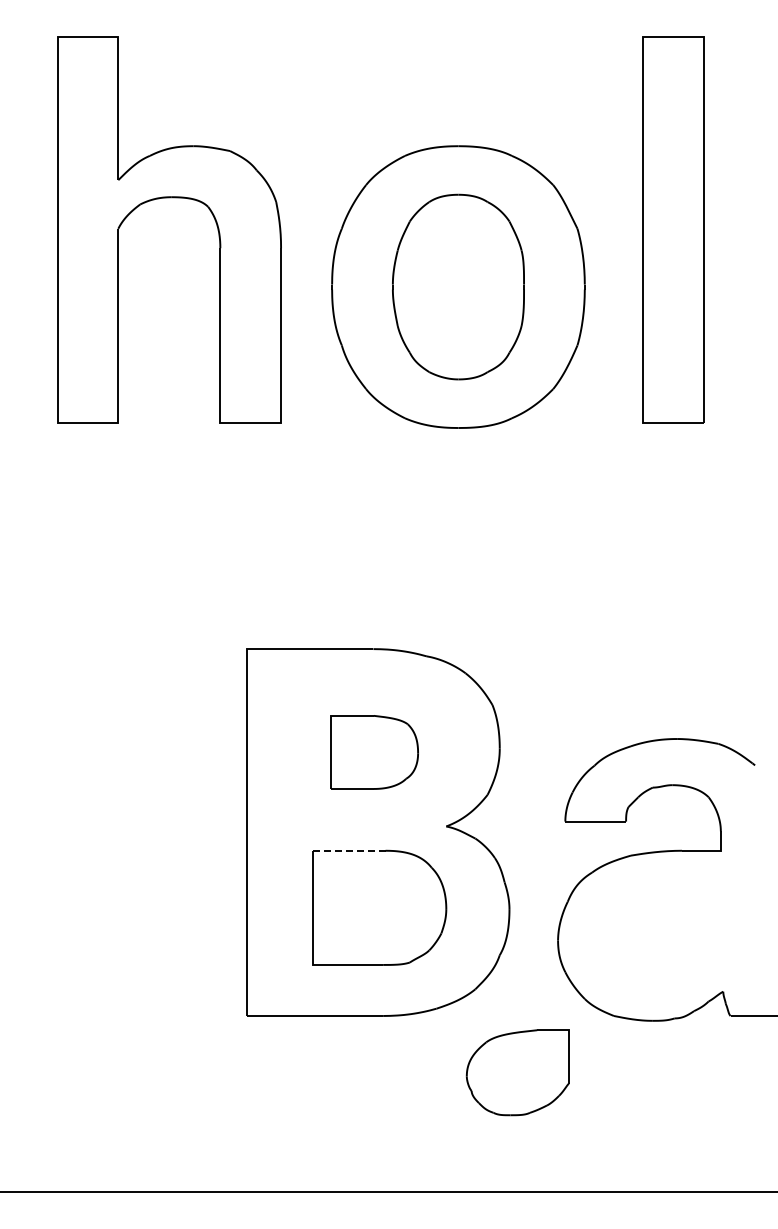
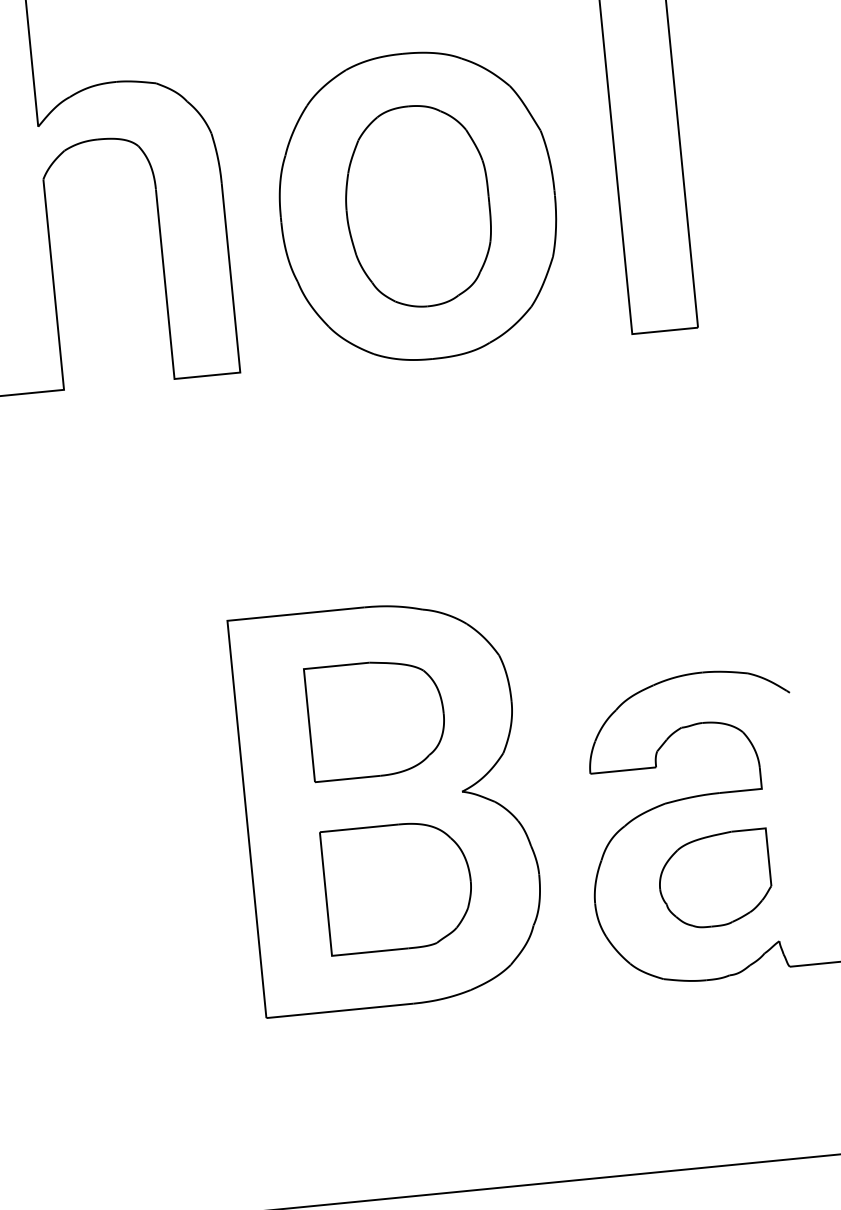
part: (374, 752) -> (376, 719), size x1.43
line: (348, 850) -> (358, 828), dashed -> solid
part: (517, 1072) -> (714, 879), moved

